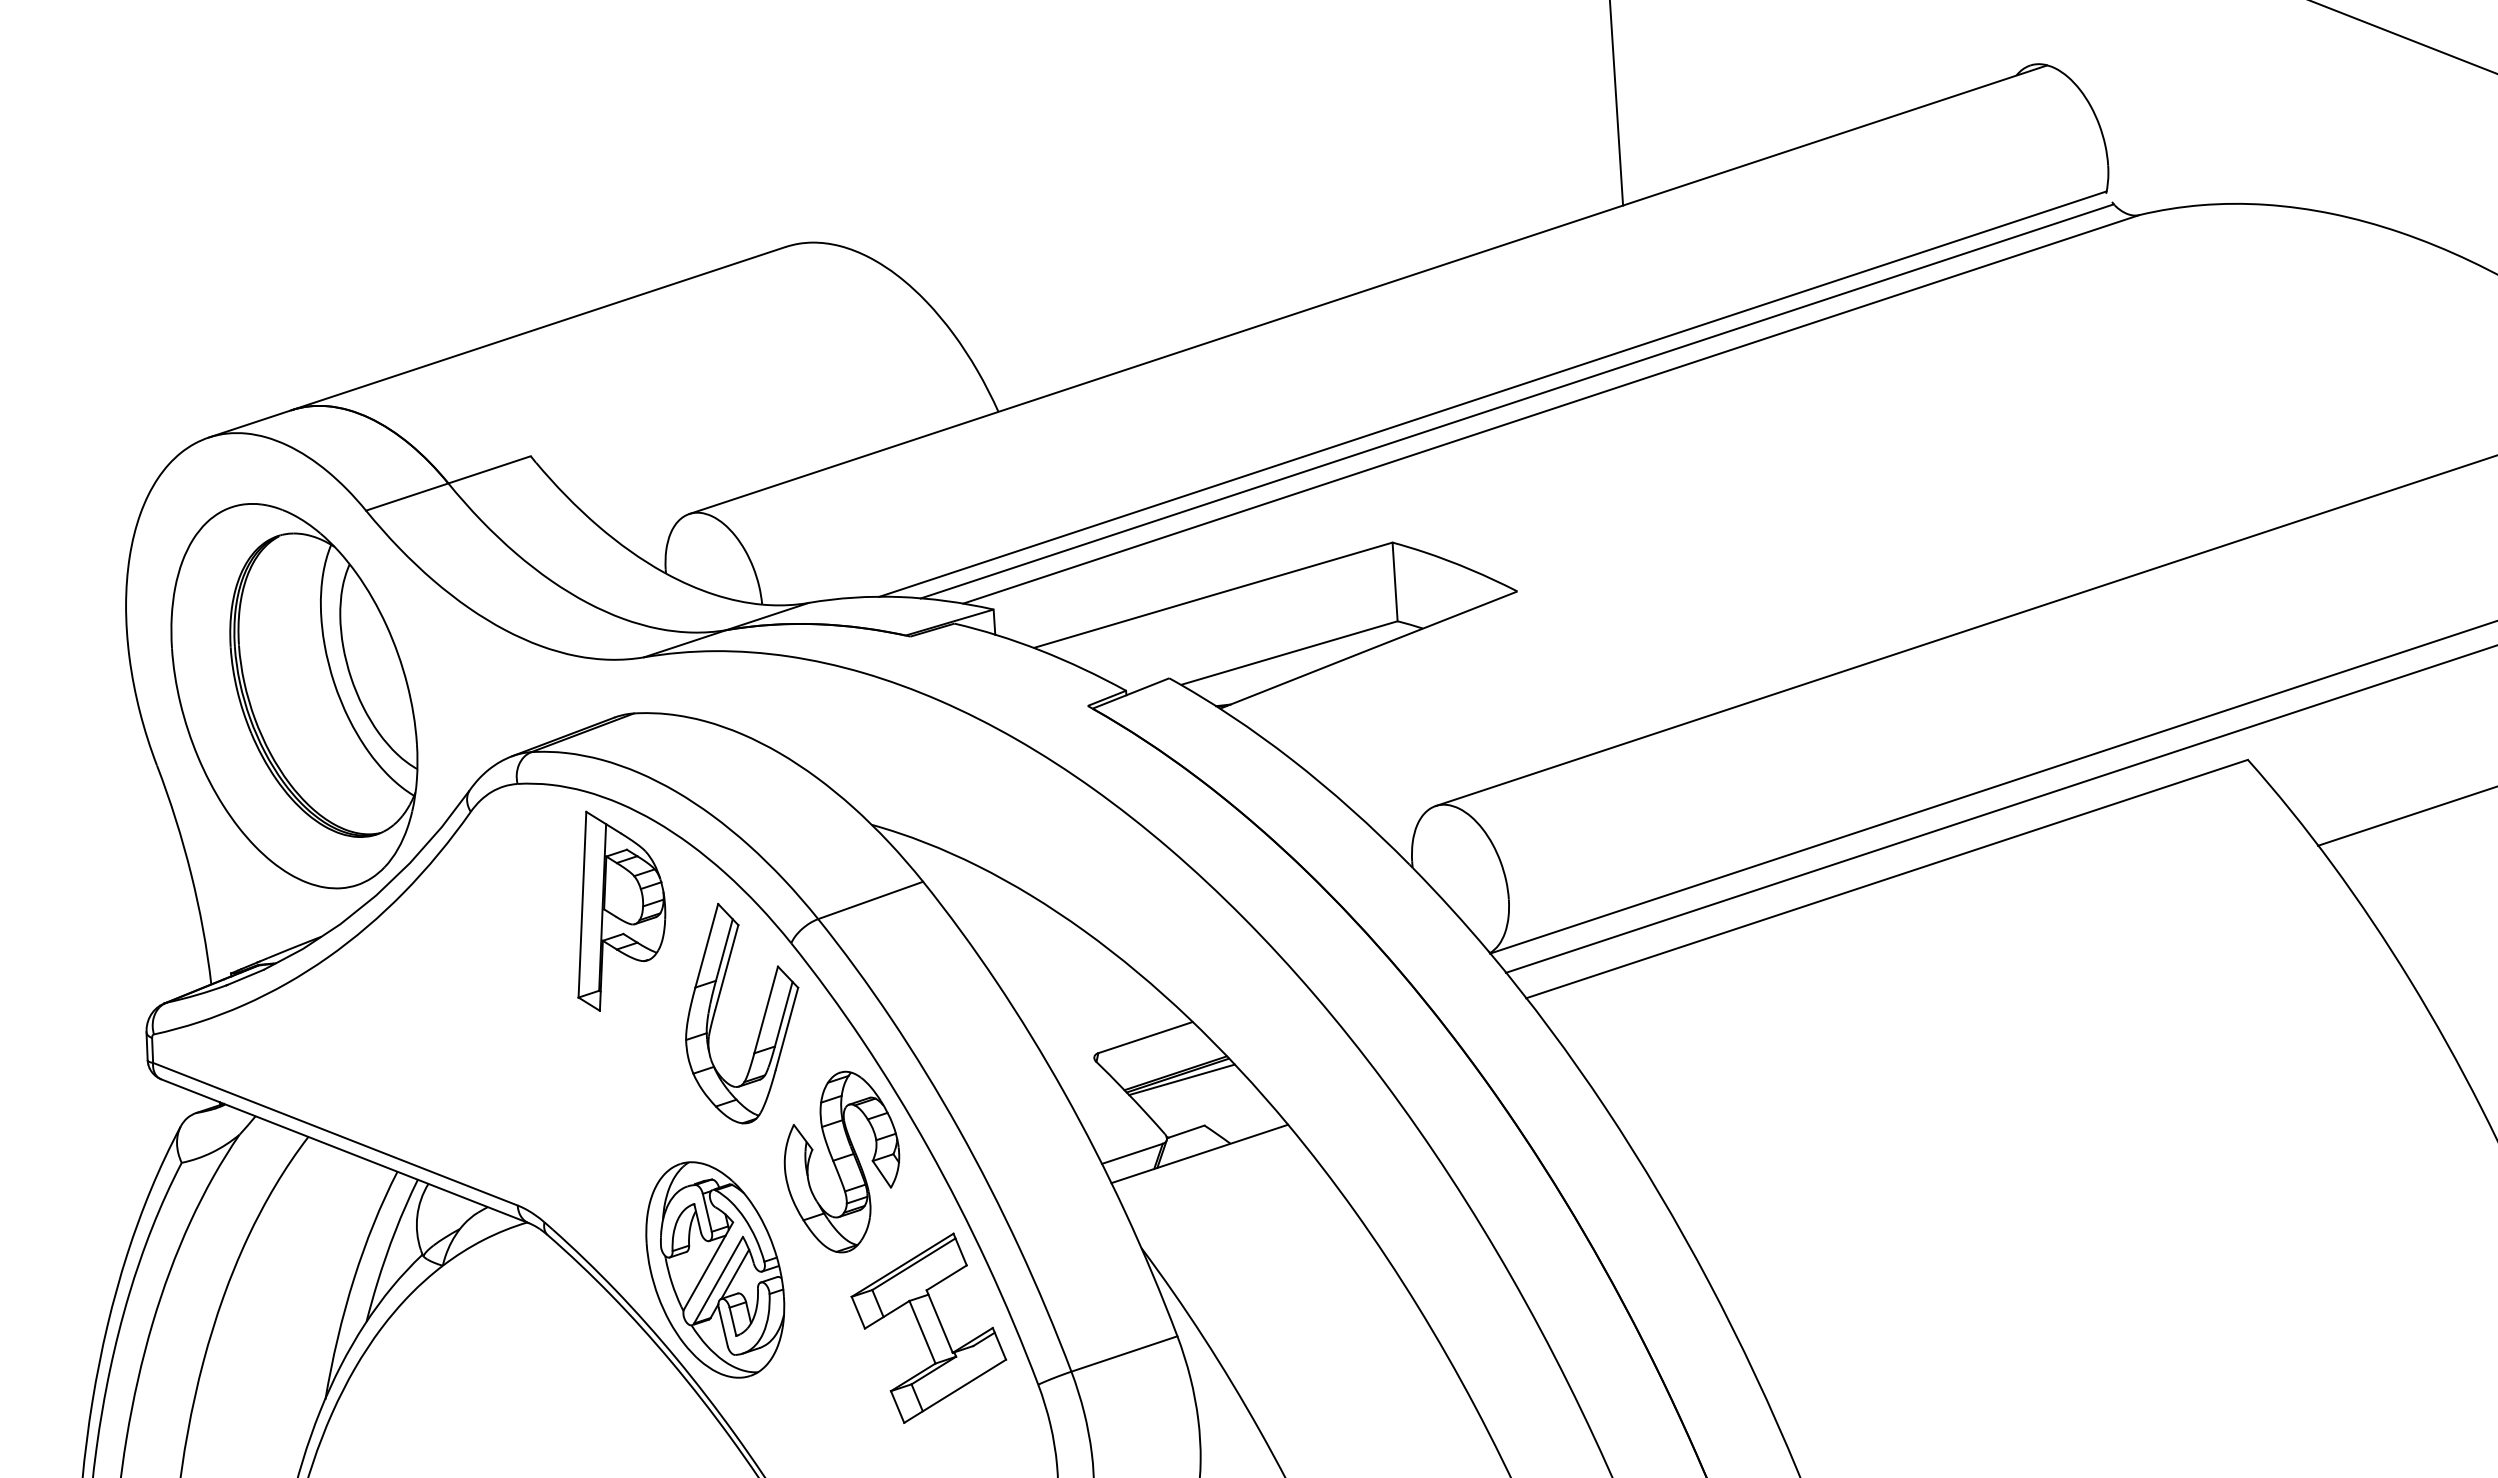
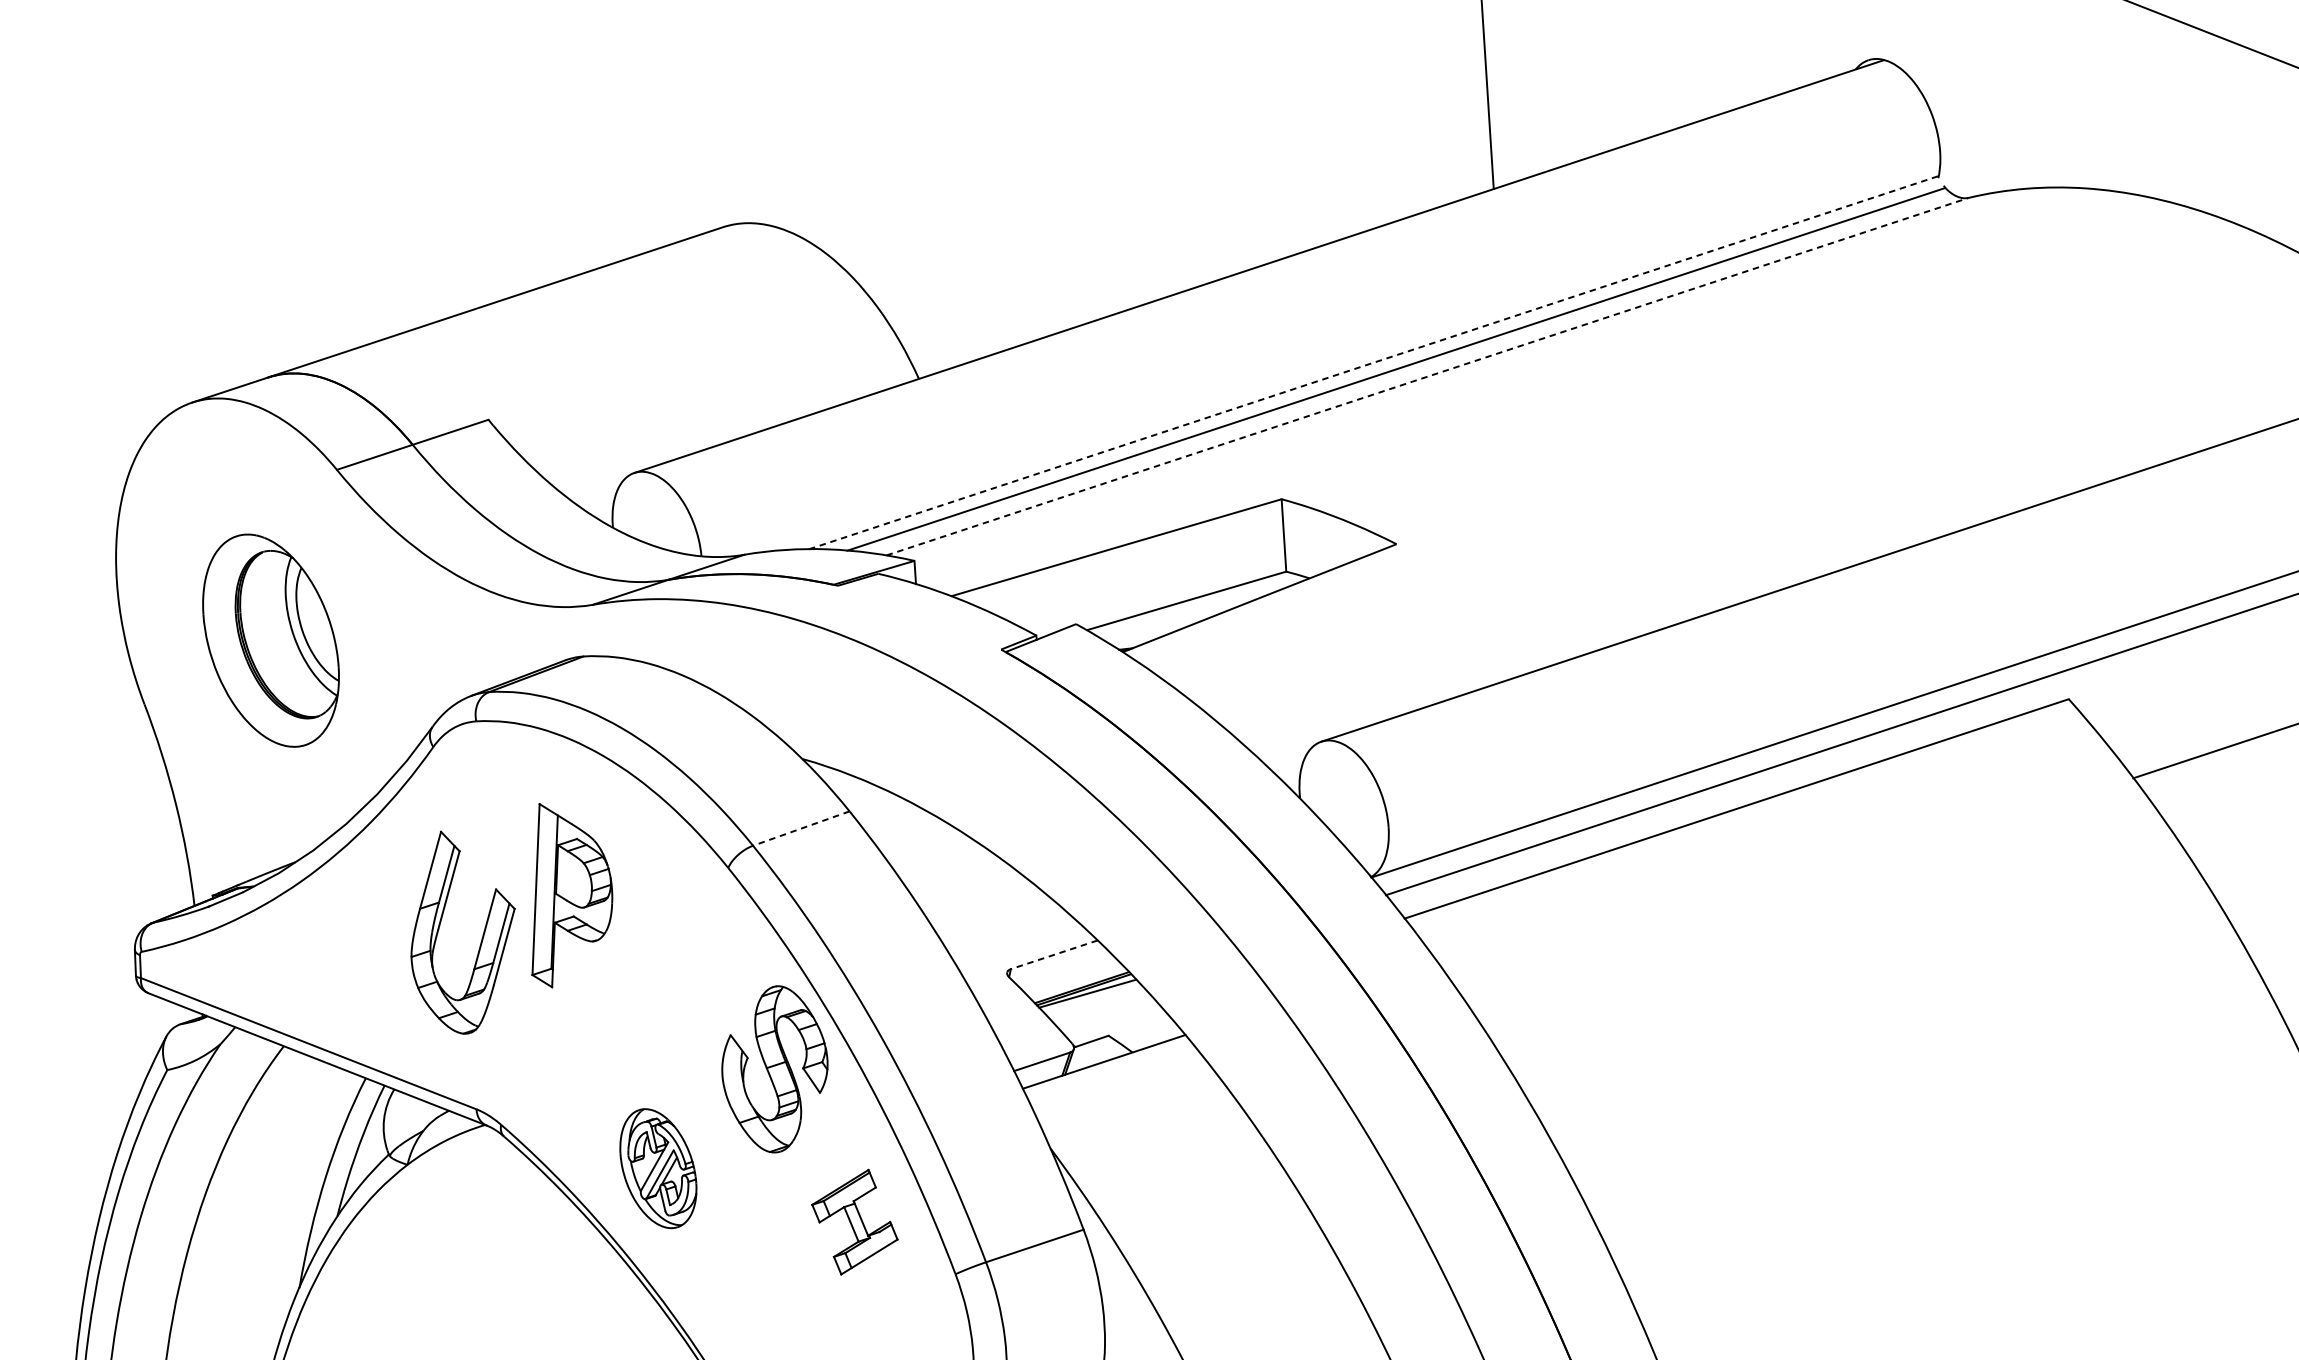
line: (1493, 394) -> (1374, 362), solid -> dashed
line: (1551, 409) -> (1427, 376), solid -> dashed
part: (294, 696) -> (271, 640), size x0.6
line: (870, 900) -> (801, 828), solid -> dashed
part: (621, 910) -> (572, 894), moved
part: (762, 1018) -> (481, 937), moved
line: (1145, 1037) -> (1054, 954), solid -> dashed
part: (715, 1269) -> (658, 1168), size x0.6
part: (928, 1327) -> (854, 1221), size x0.6

